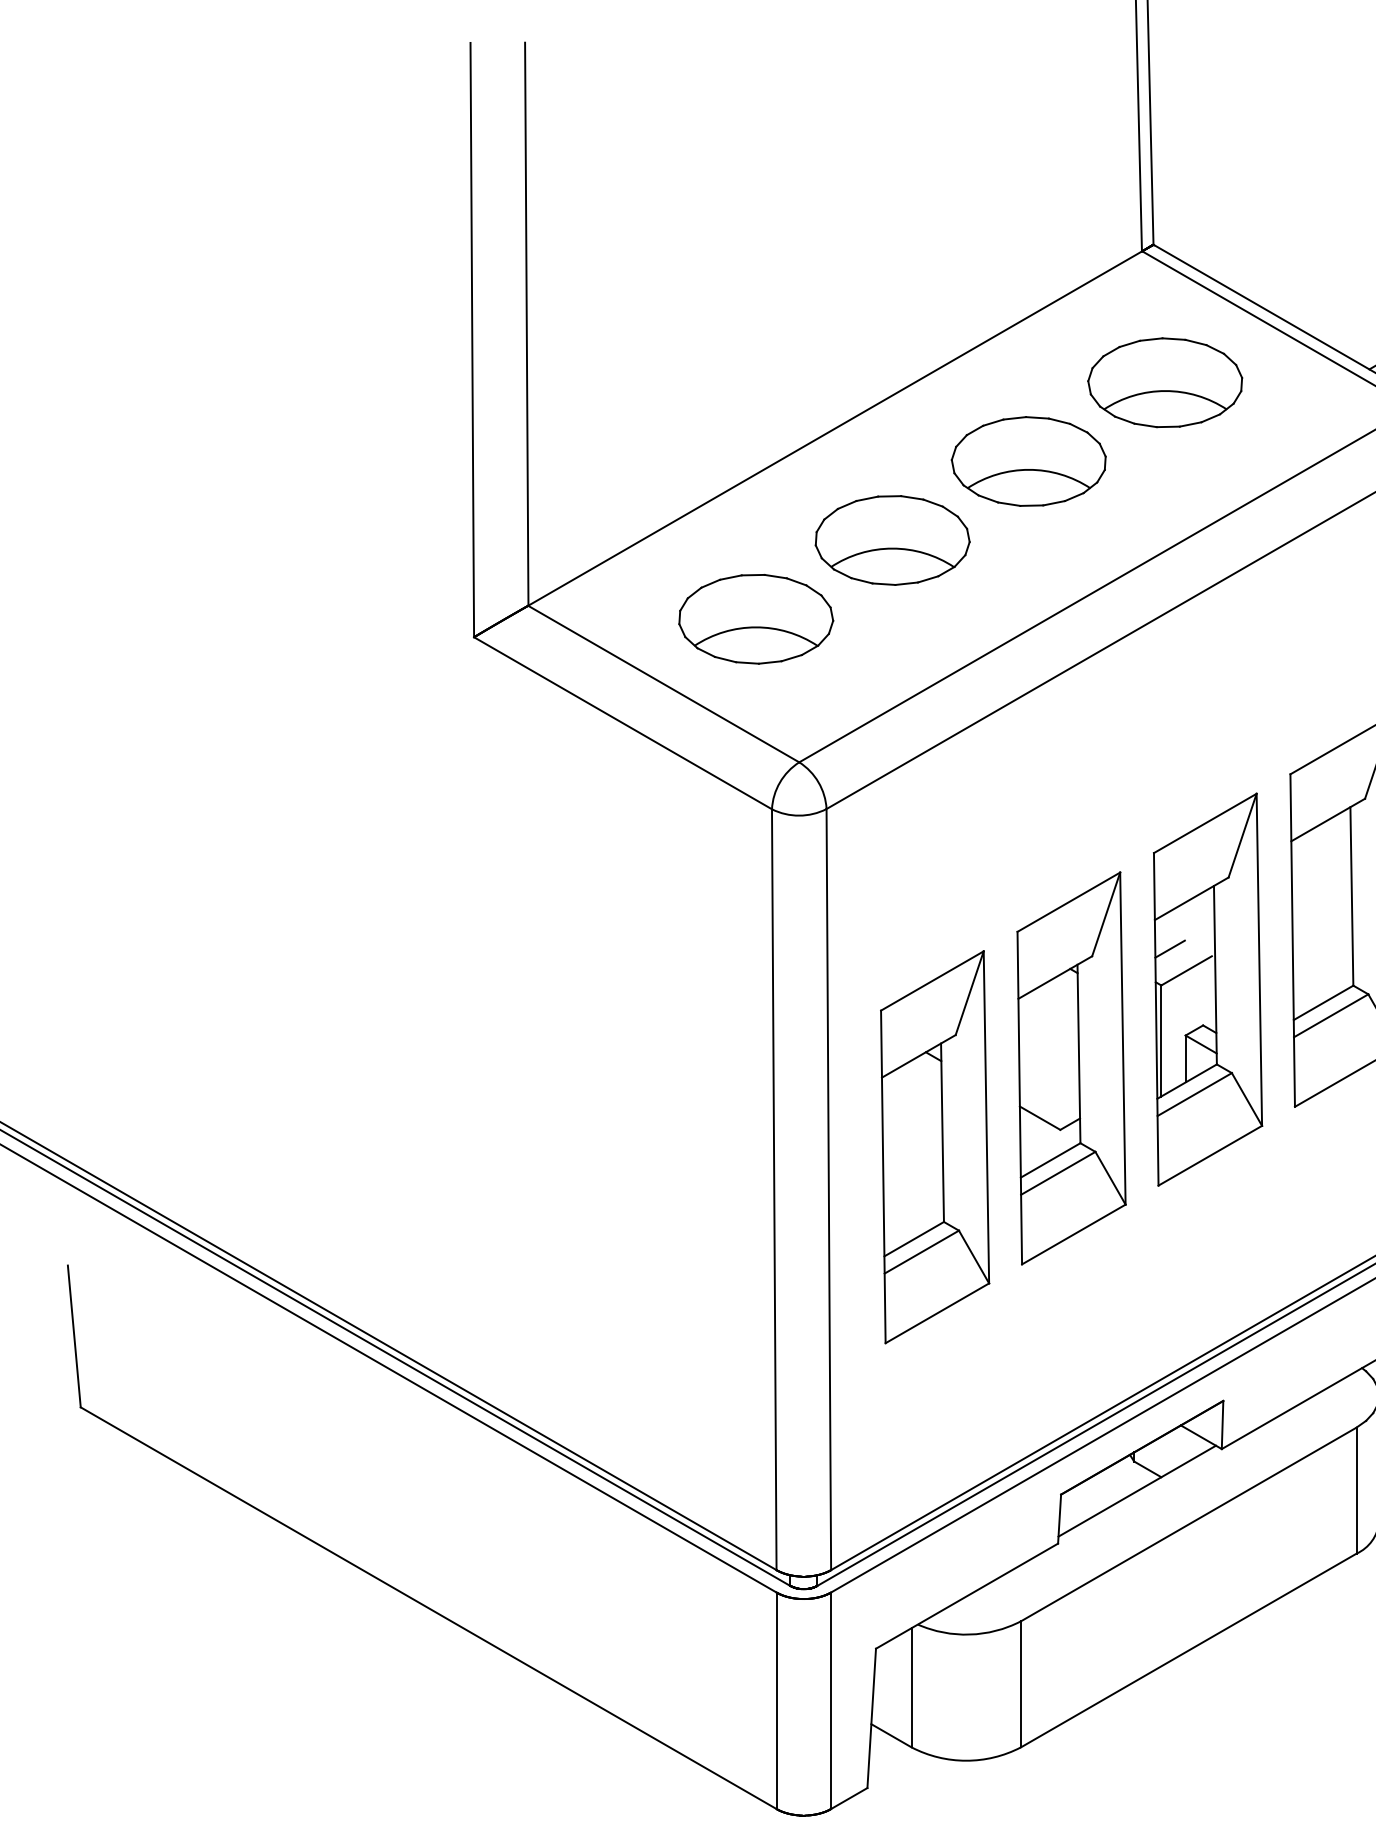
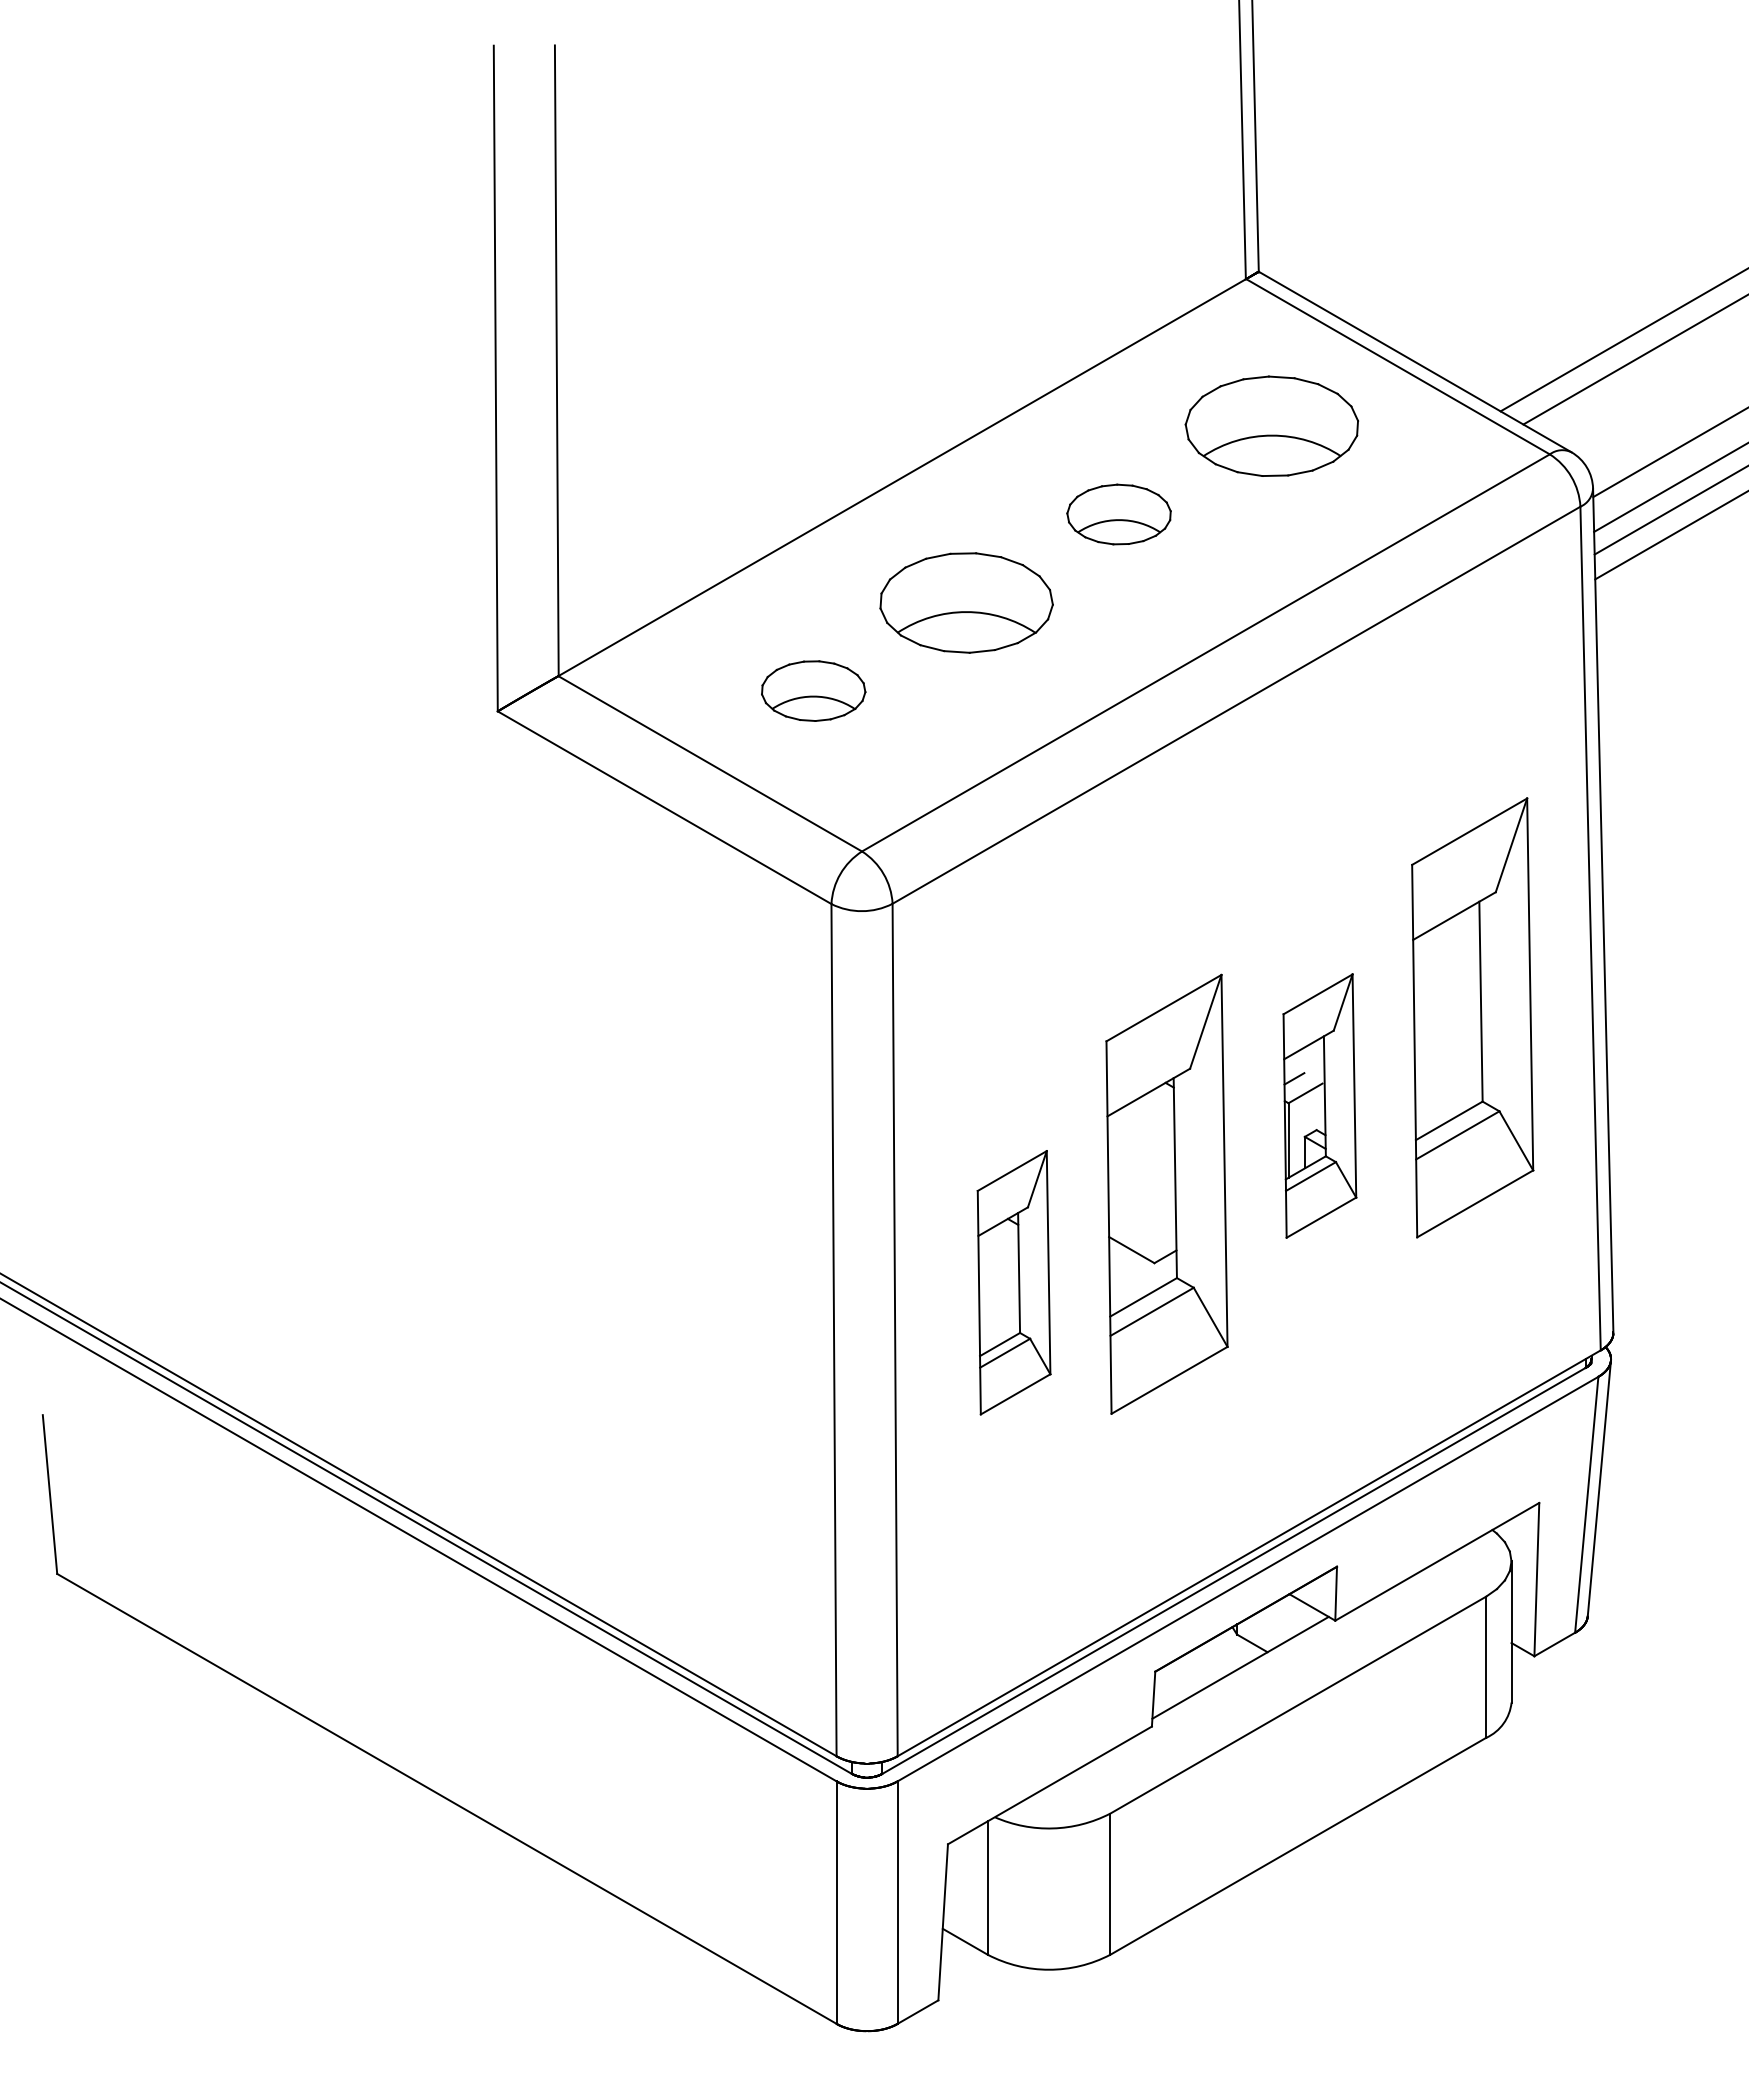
part: (1028, 461) -> (1118, 514), size x0.6
part: (755, 618) -> (813, 690), size x0.6
part: (1207, 989) -> (1319, 1105), size x0.6
part: (934, 1147) -> (1013, 1282), size x0.6

